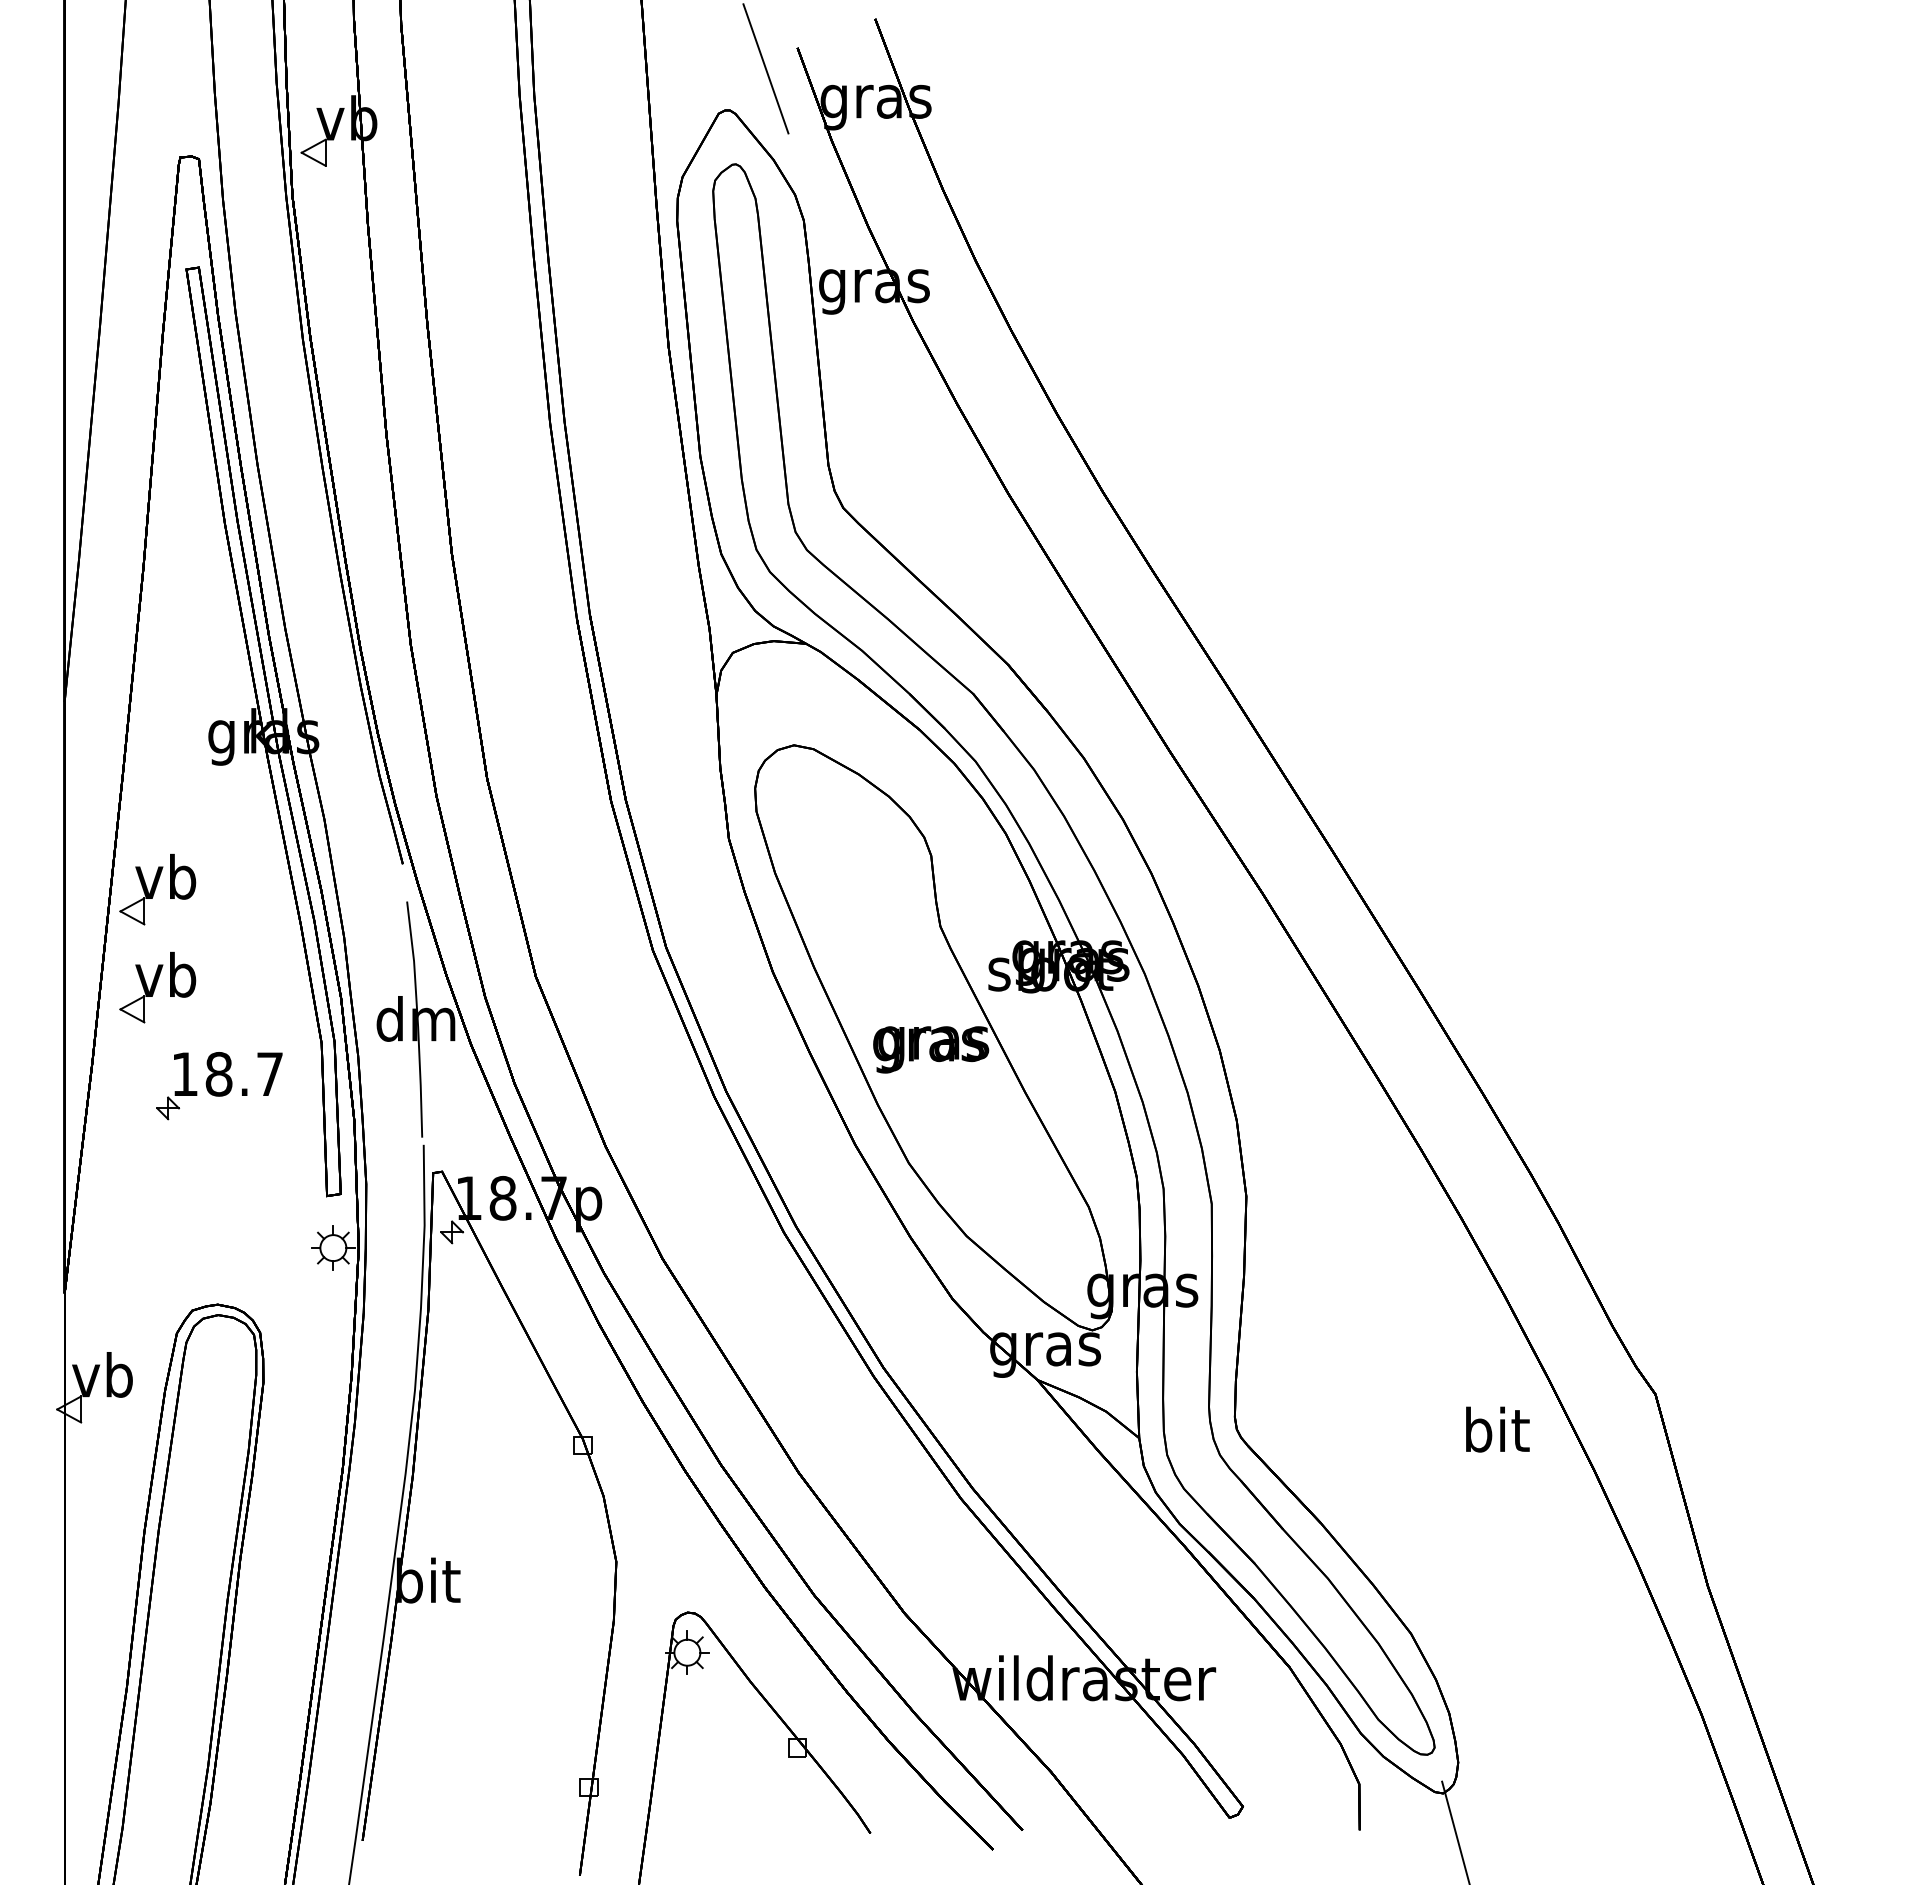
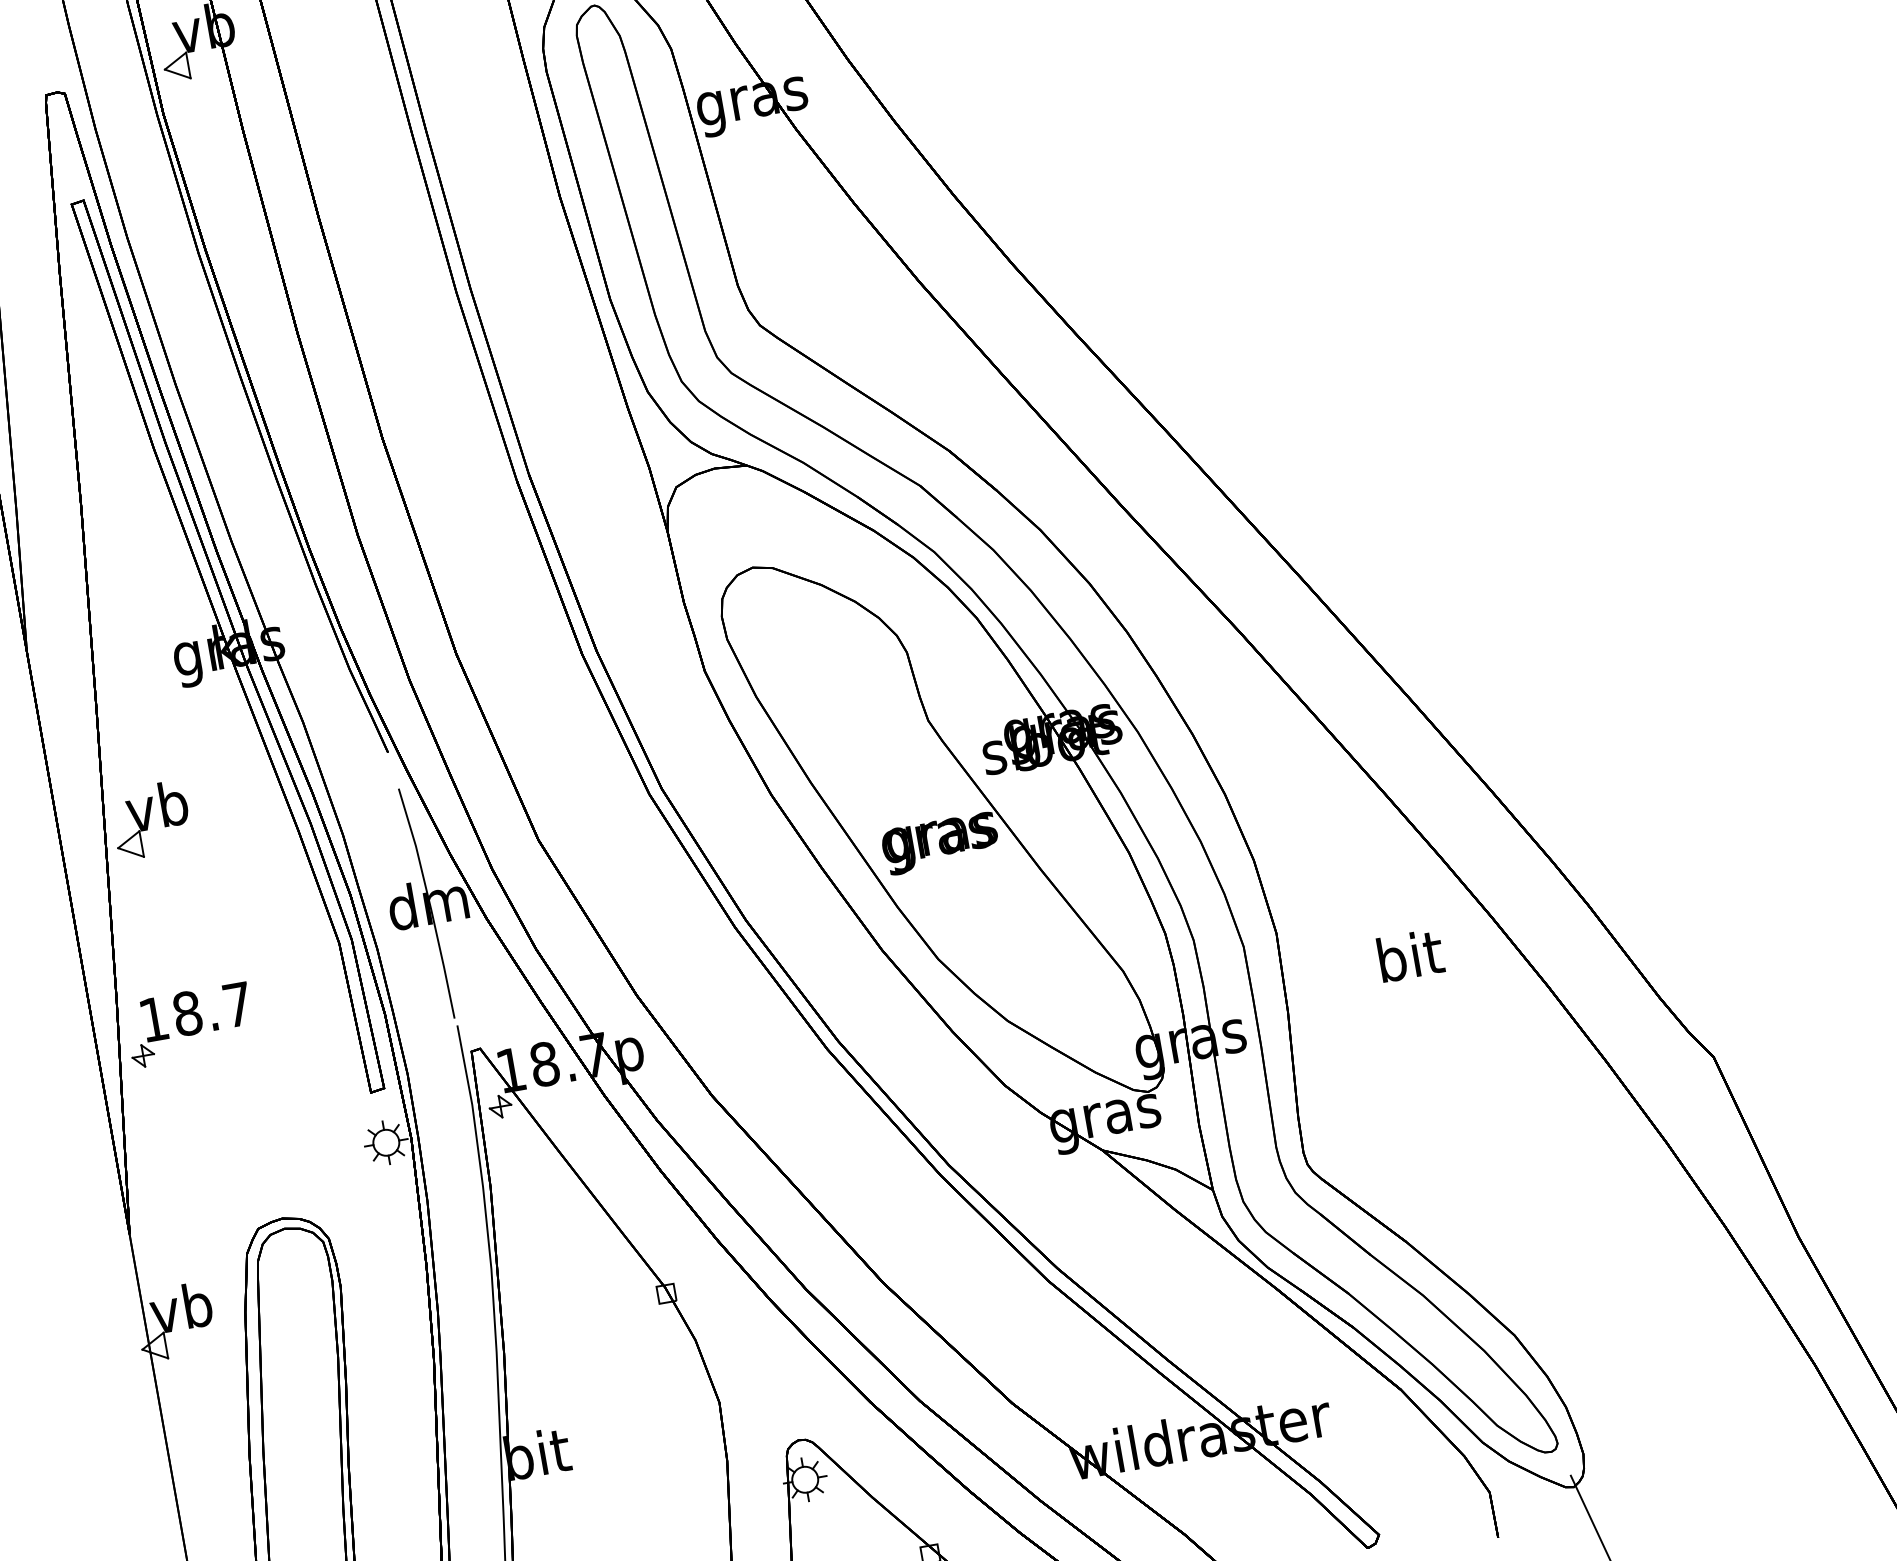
part: (157, 987) -> (167, 916), removed
part: (219, 1086) -> (190, 1025), moved
text: (1497, 1429) -> (1410, 955), moved

